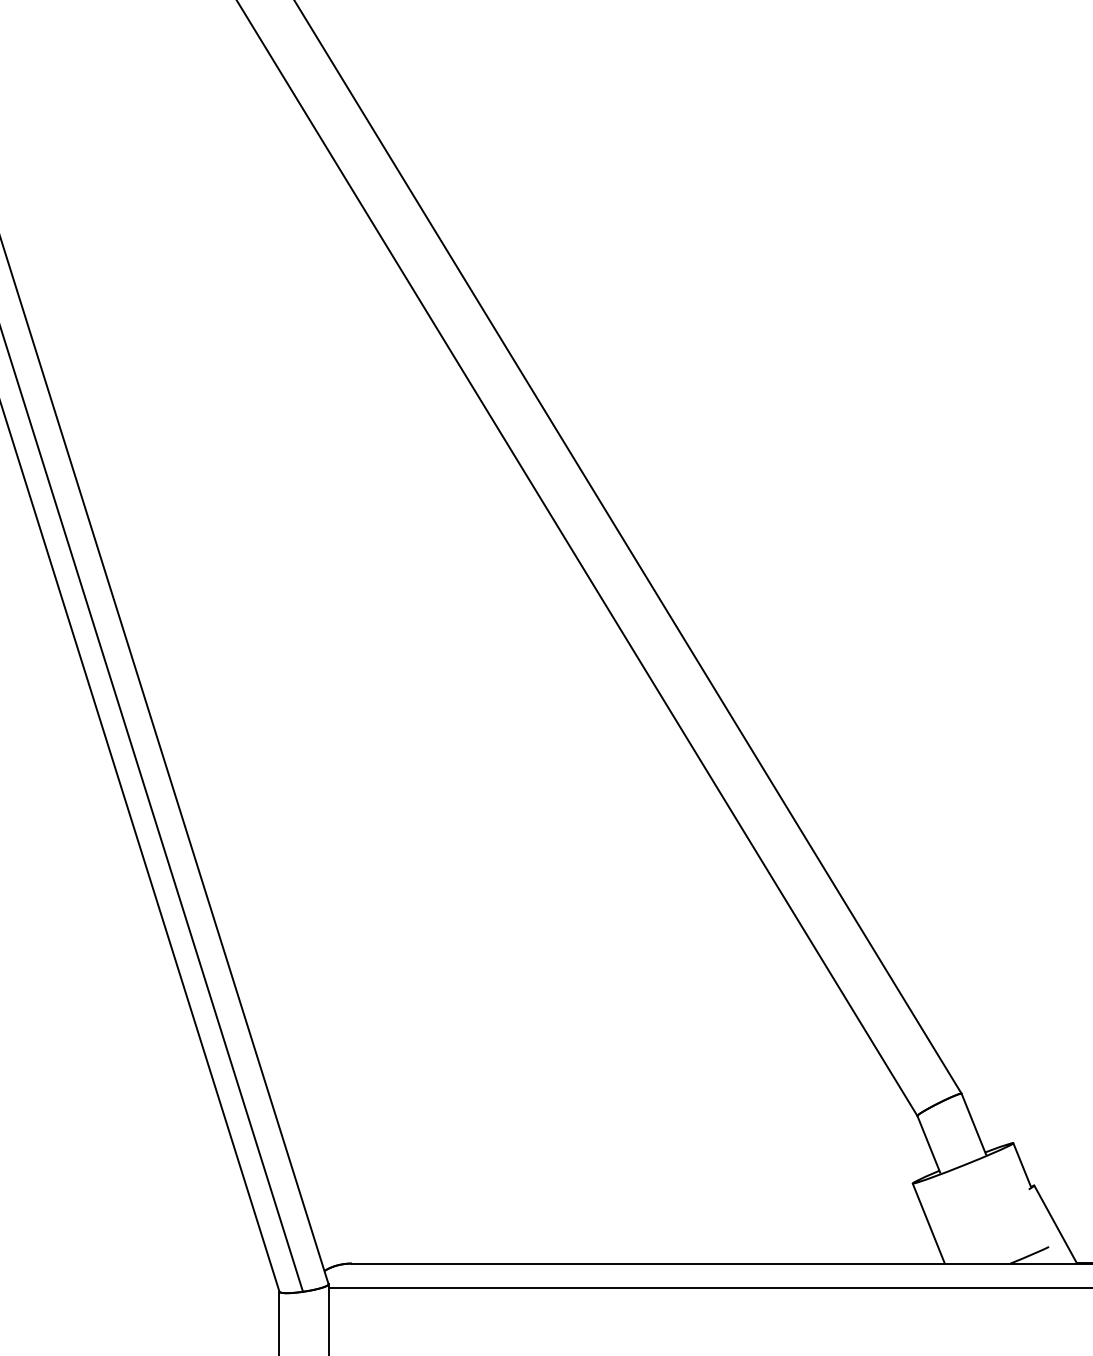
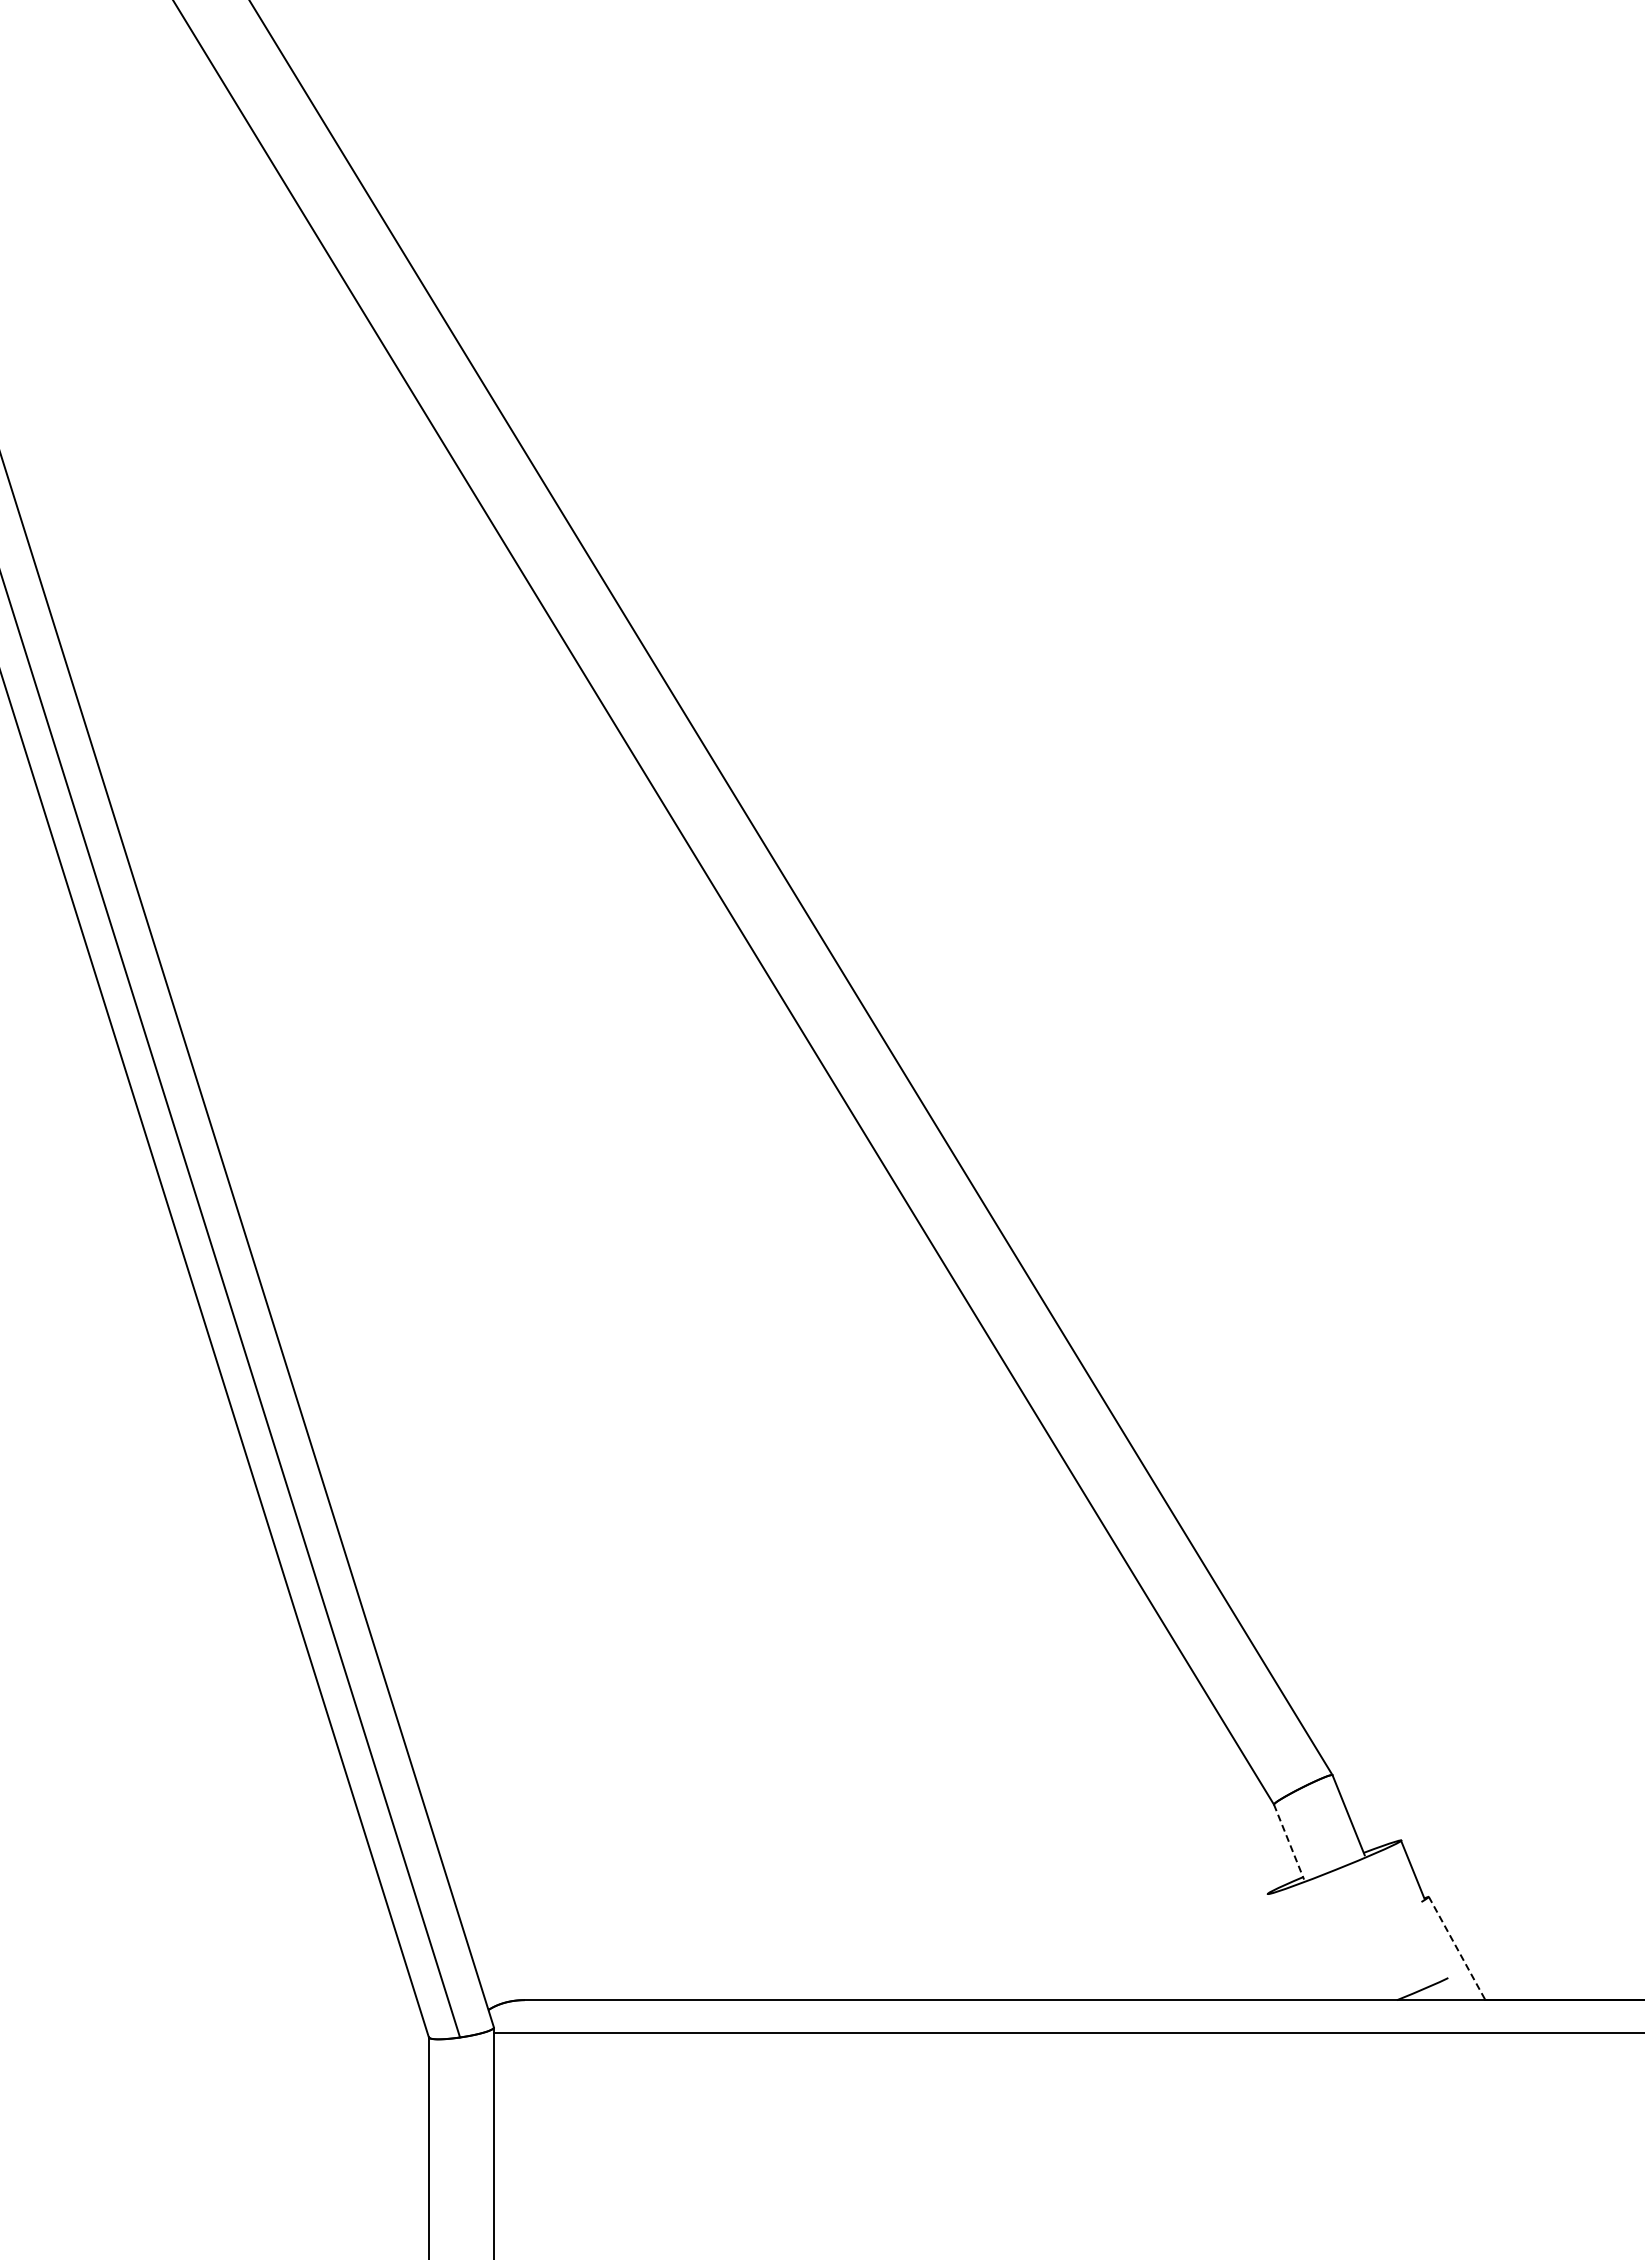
line: (929, 1144) -> (1289, 1842), solid -> dashed
line: (928, 1223) -> (1288, 1947), removed
line: (1055, 1224) -> (1457, 1948), solid -> dashed

